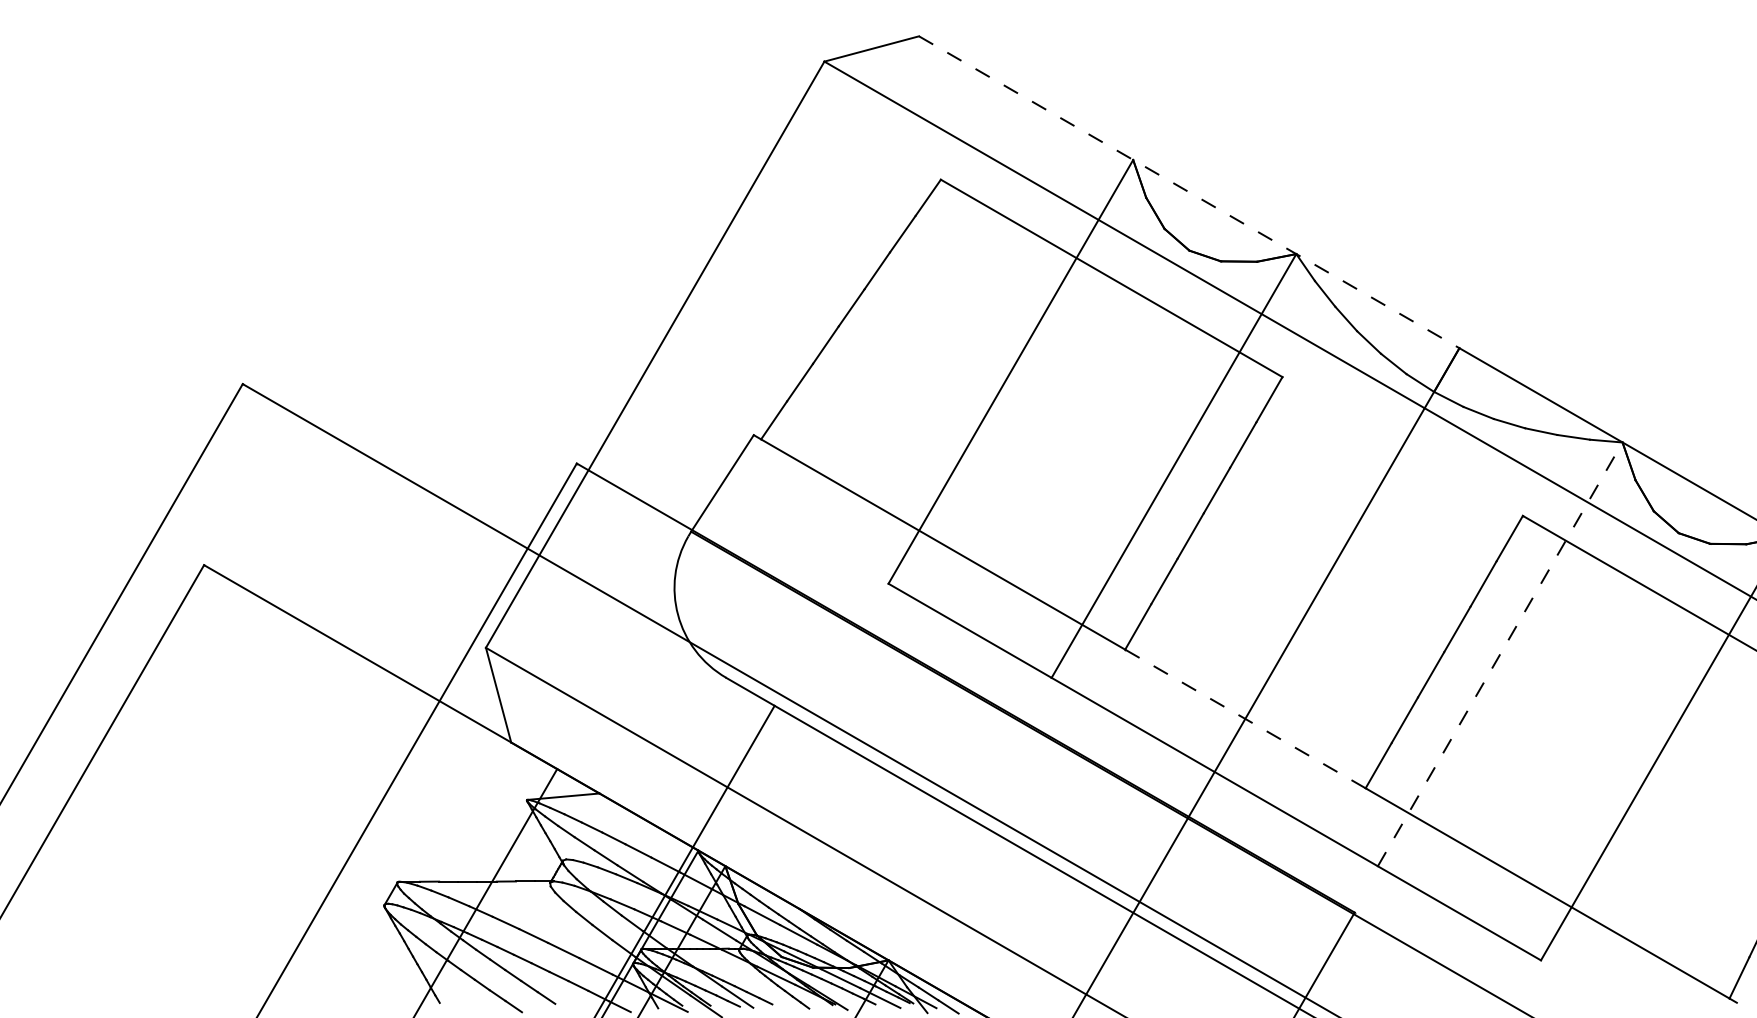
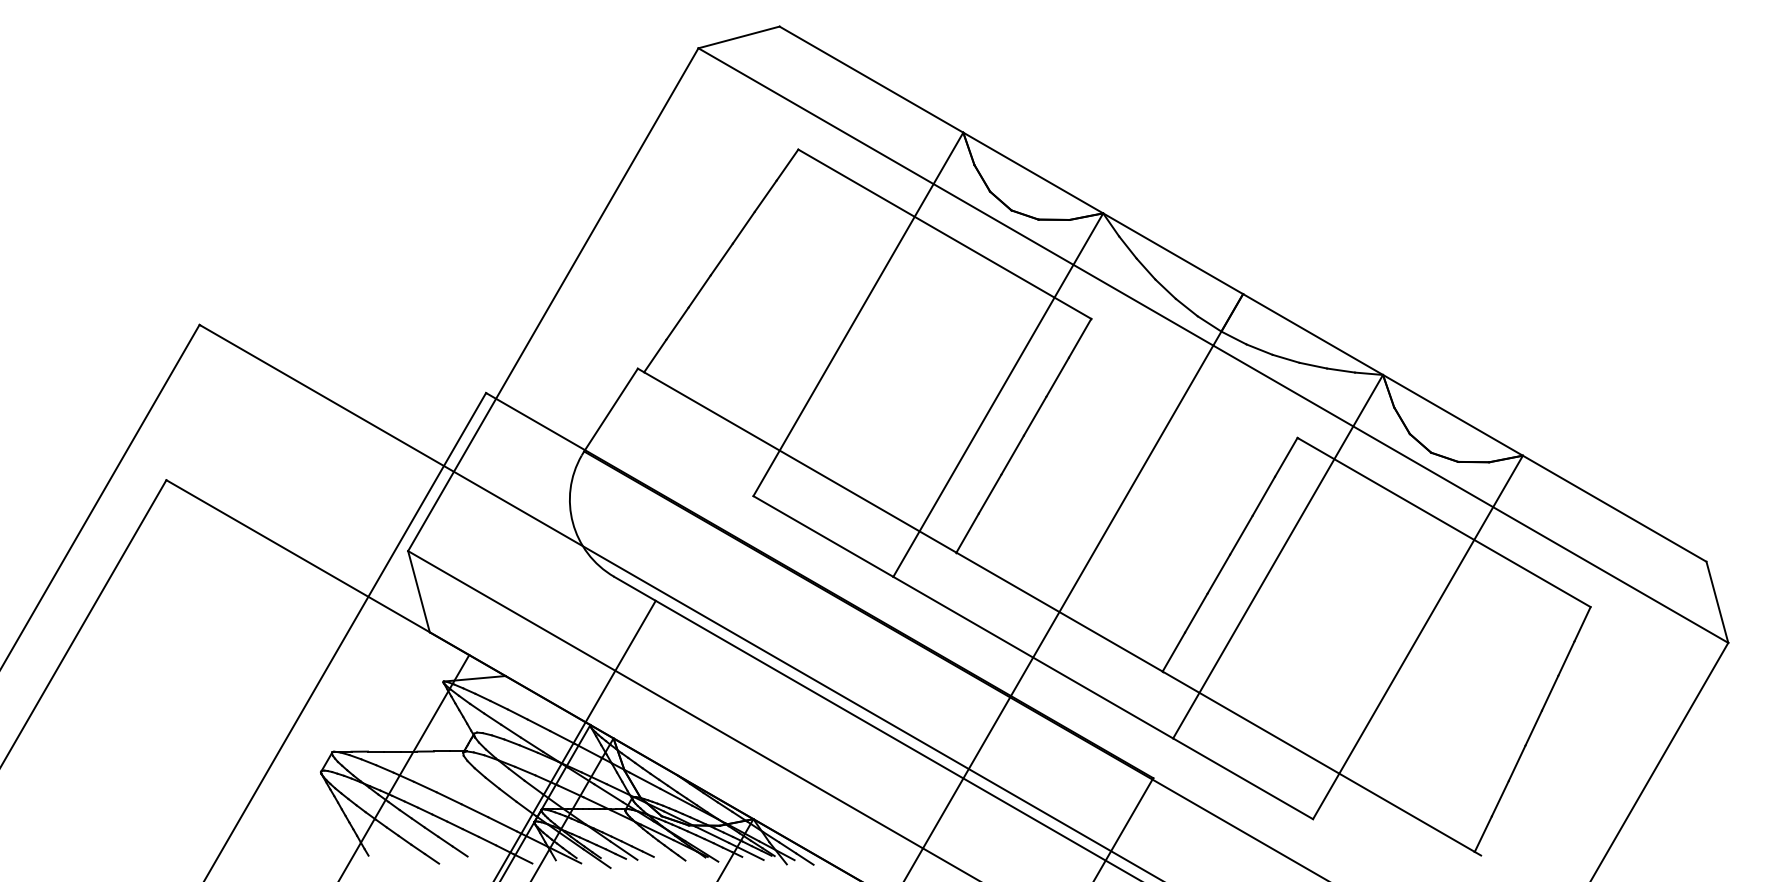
line: (1189, 192) -> (1011, 160), dashed -> solid
line: (1500, 654) -> (1278, 556), dashed -> solid
line: (1245, 718) -> (1059, 611), dashed -> solid

